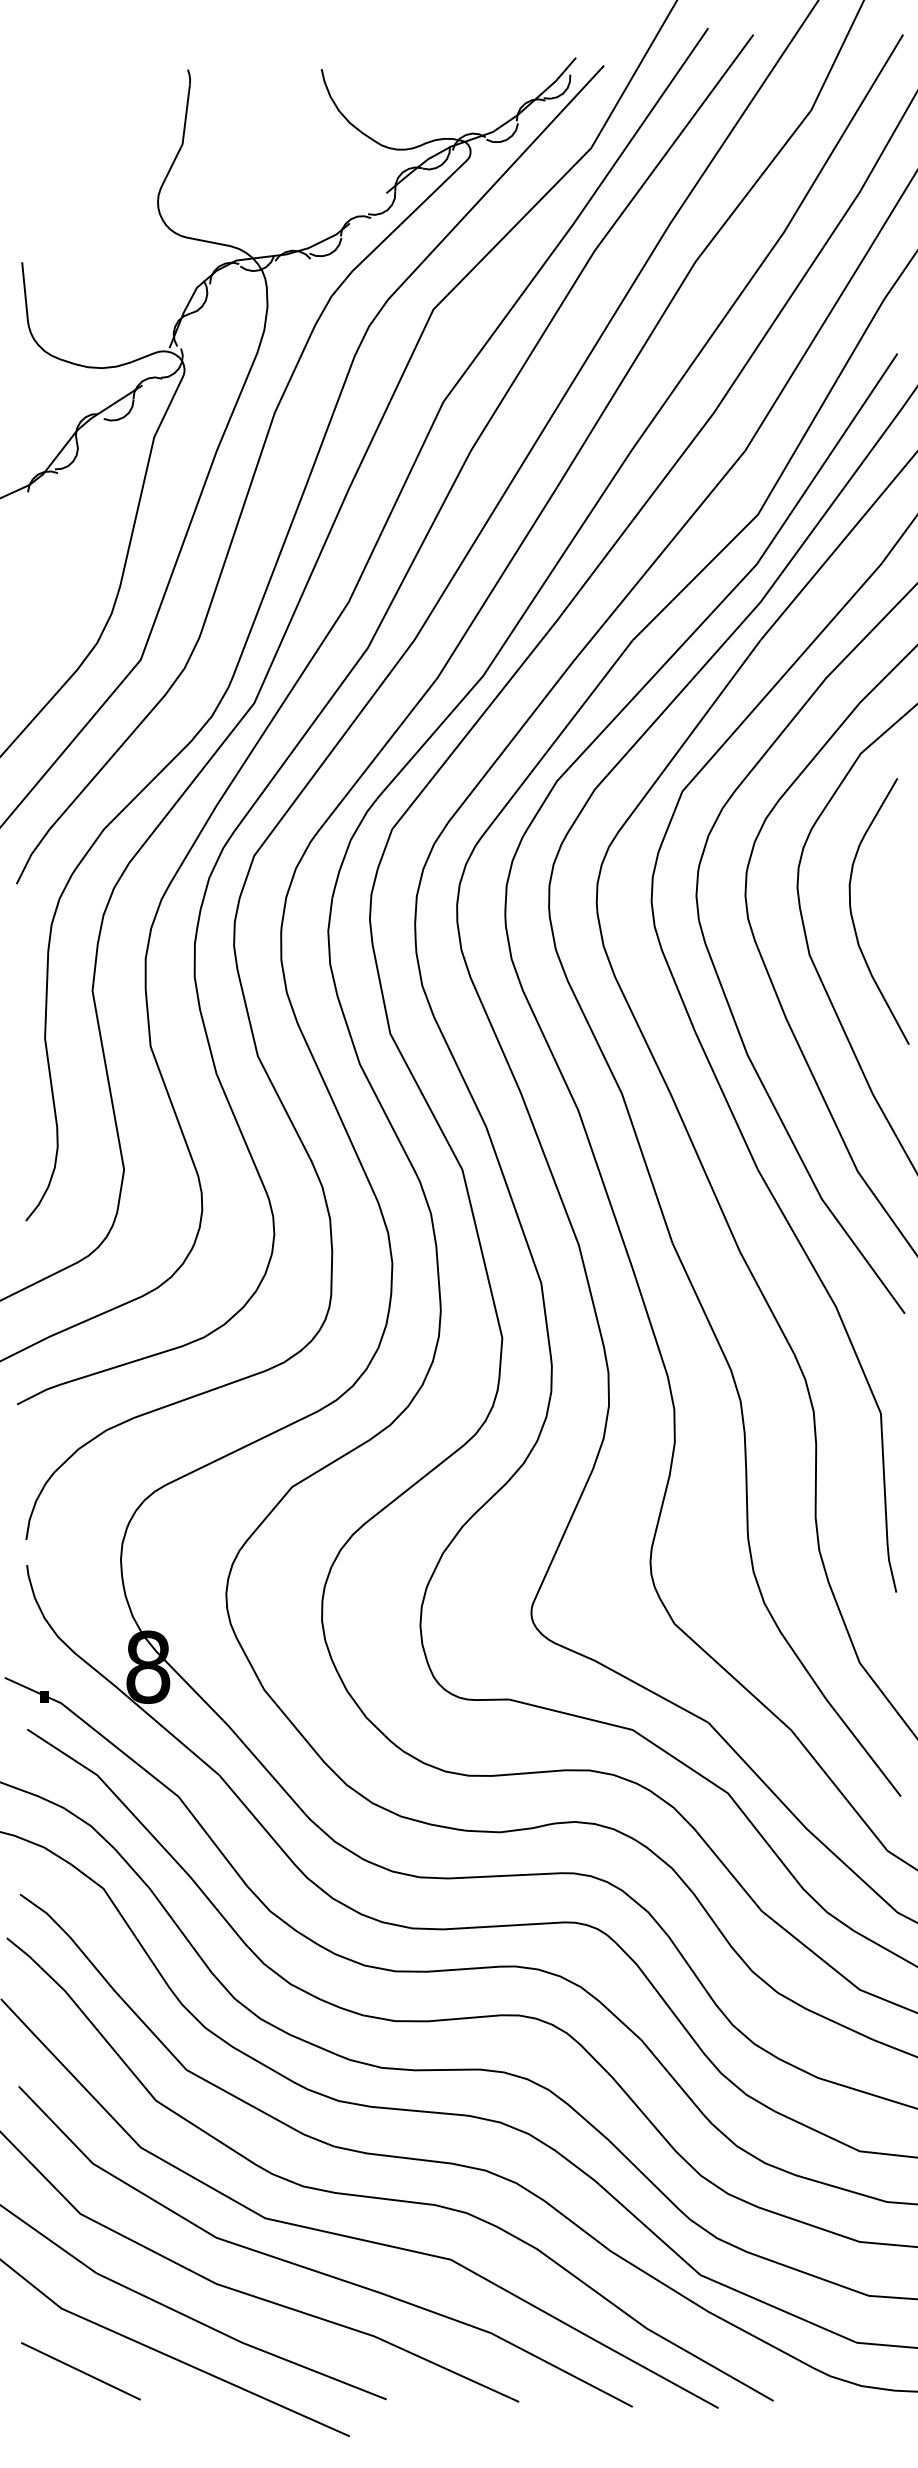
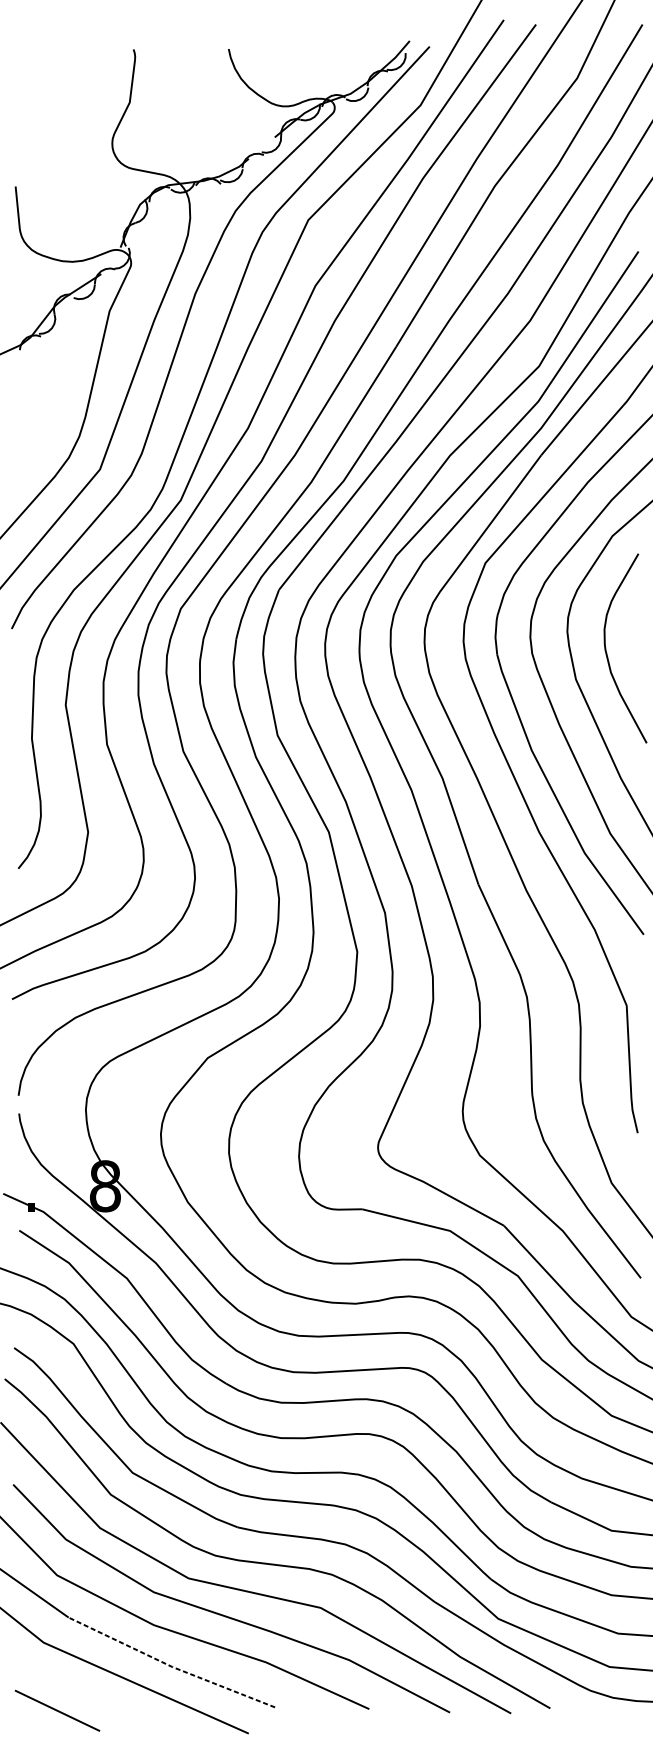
line: (239, 2341) -> (170, 1666), solid -> dashed
line: (80, 2371) -> (57, 1710), moved

